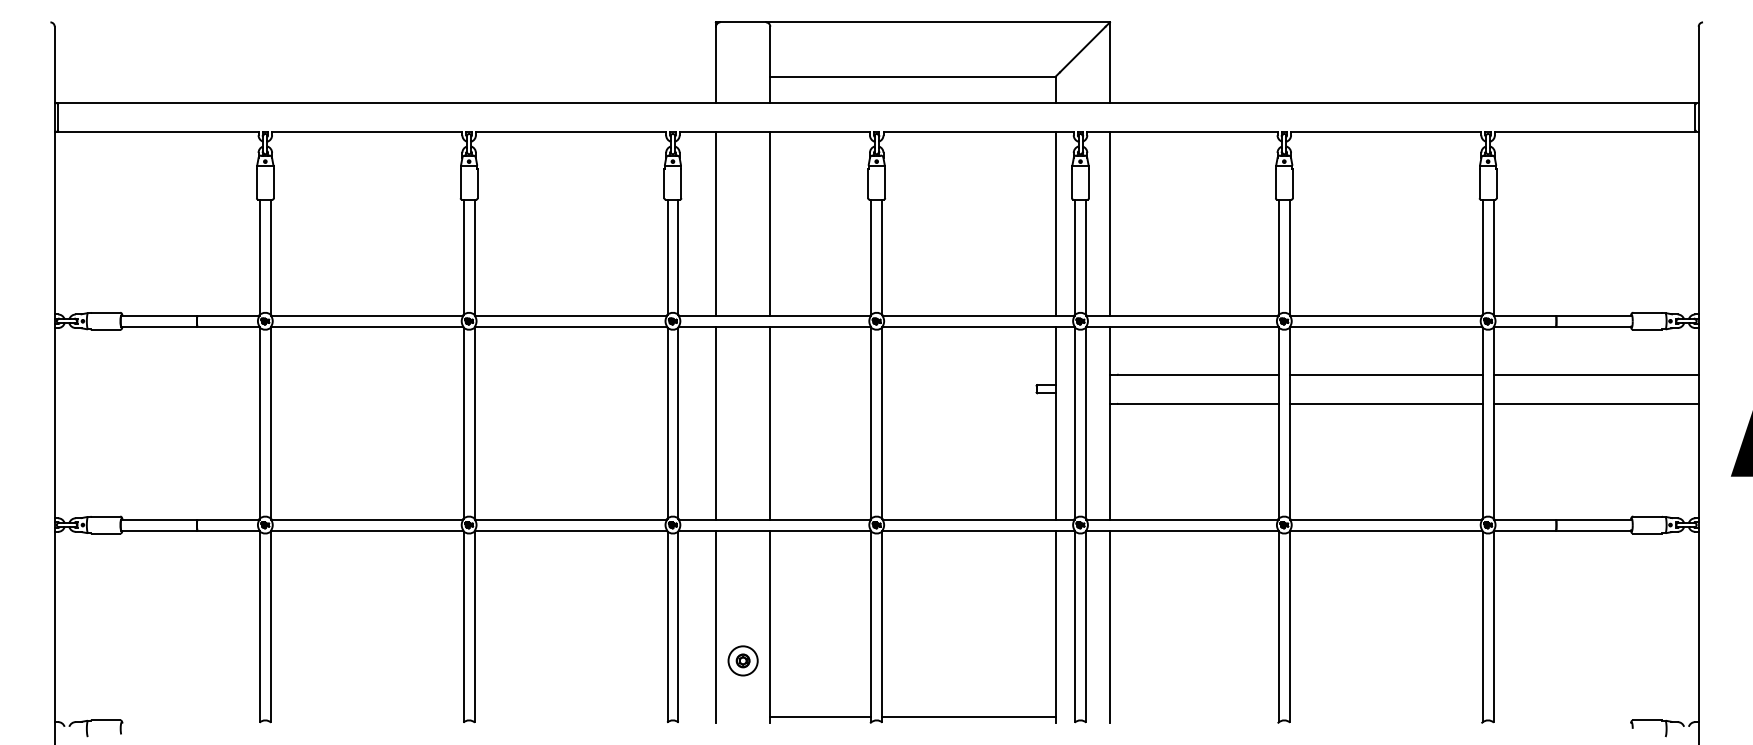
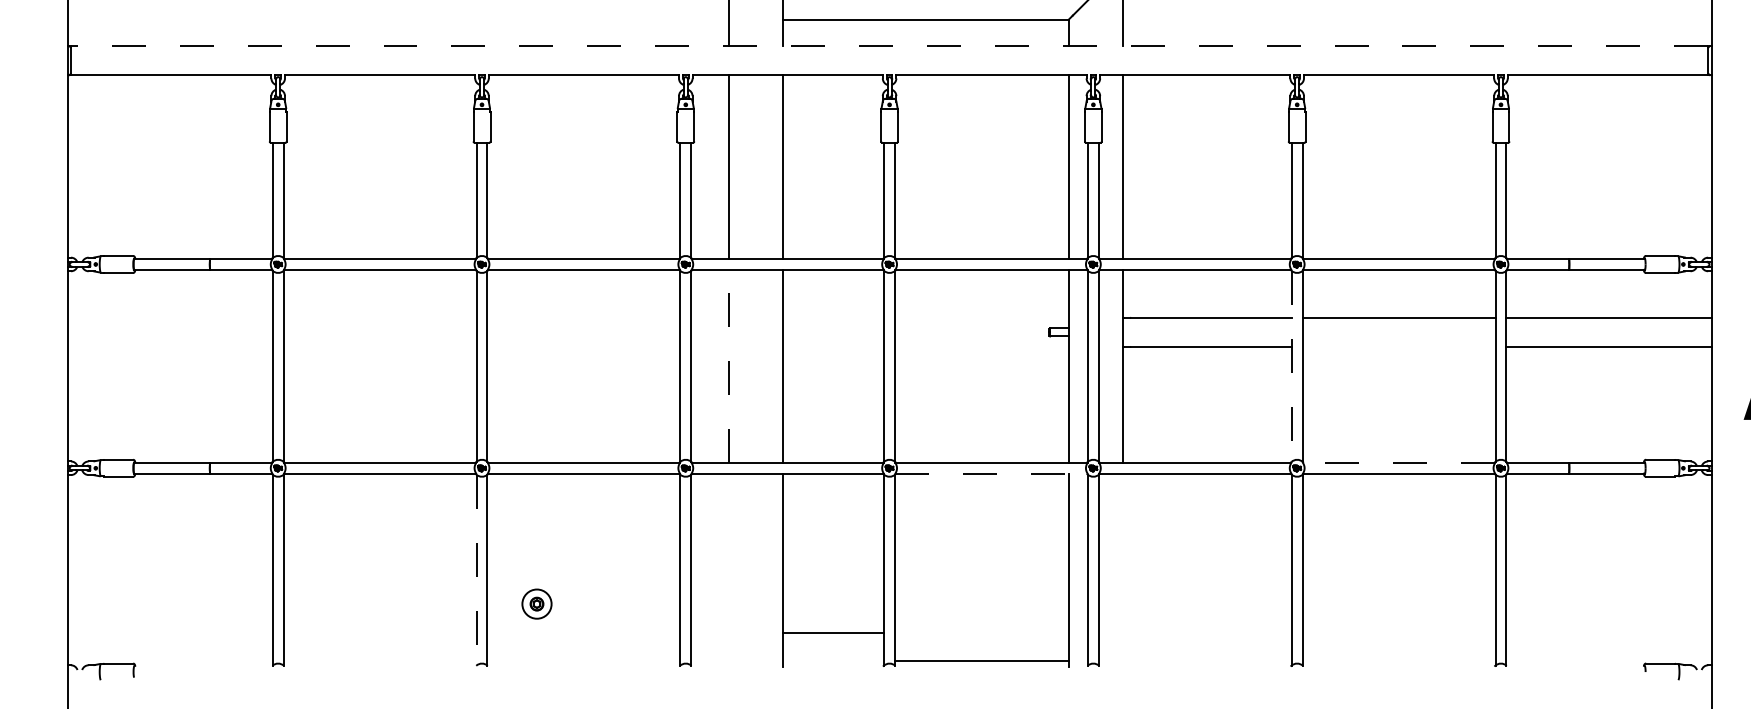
line: (876, 103) -> (889, 46), solid -> dashed
line: (1385, 403) -> (1398, 346), removed
line: (715, 422) -> (728, 365), solid -> dashed
line: (1278, 423) -> (1291, 366), solid -> dashed
line: (1385, 519) -> (1398, 462), solid -> dashed
line: (979, 530) -> (992, 473), solid -> dashed
line: (715, 626) -> (728, 569), removed
line: (1109, 626) -> (1122, 569), removed
line: (463, 627) -> (476, 570), solid -> dashed
part: (742, 660) -> (536, 603), moved
line: (820, 717) -> (833, 632), moved

